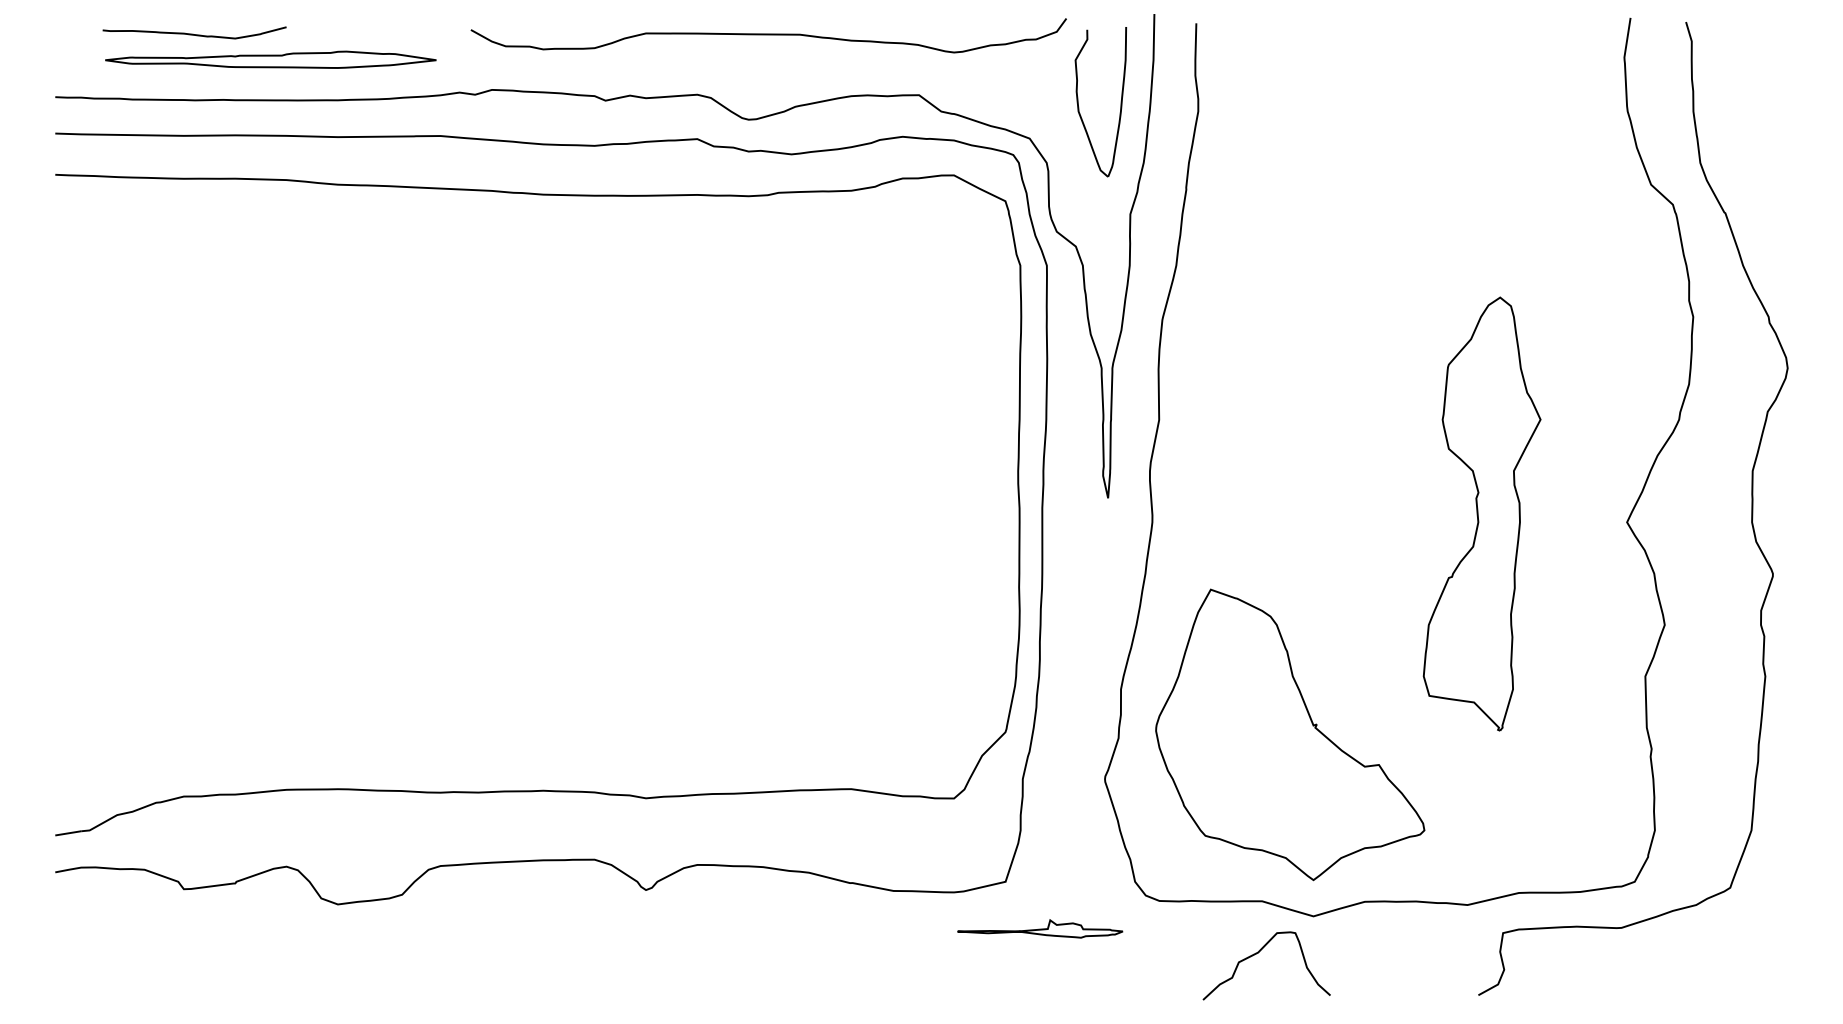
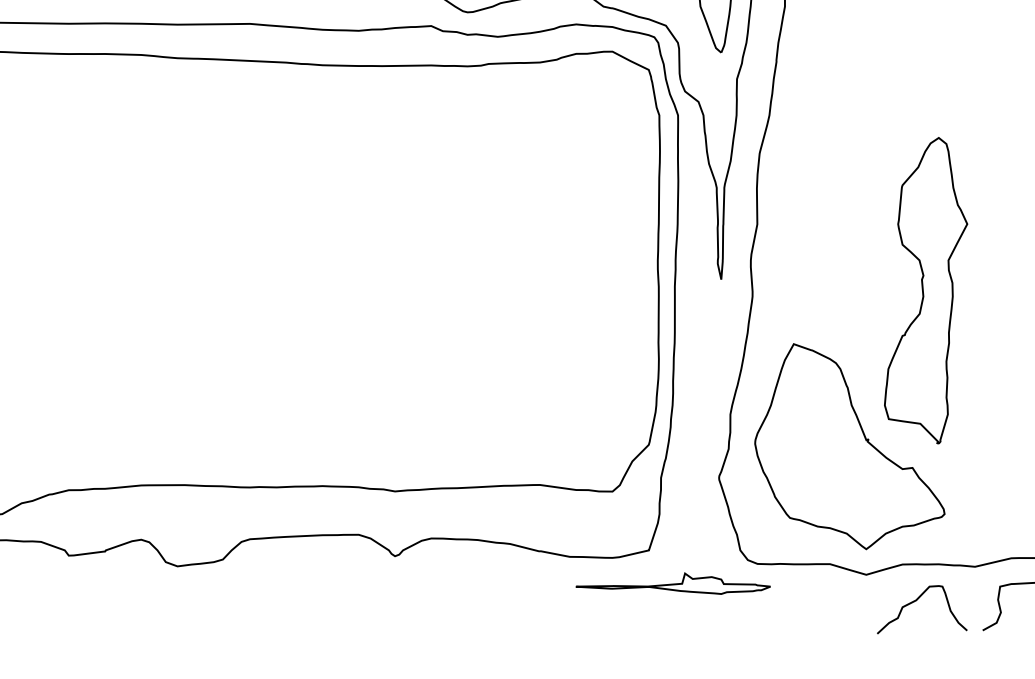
part: (1481, 513) -> (925, 290), moved
part: (1040, 928) -> (673, 583), size x1.67
curve: (1258, 953) -> (916, 601), moved

